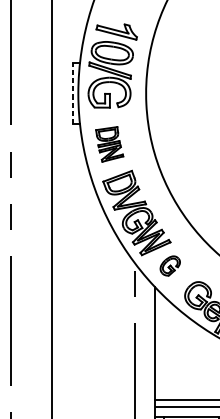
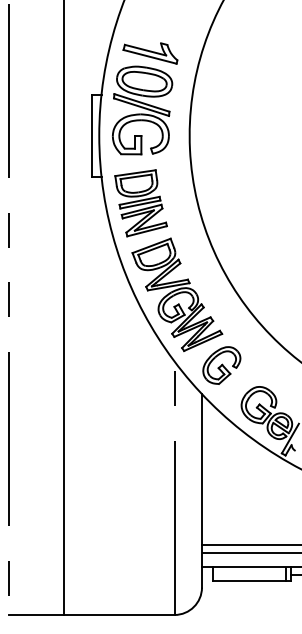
line: (73, 93) -> (92, 135), dashed -> solid
part: (109, 144) -> (140, 203), size x1.43
part: (170, 266) -> (221, 365), size x1.43

